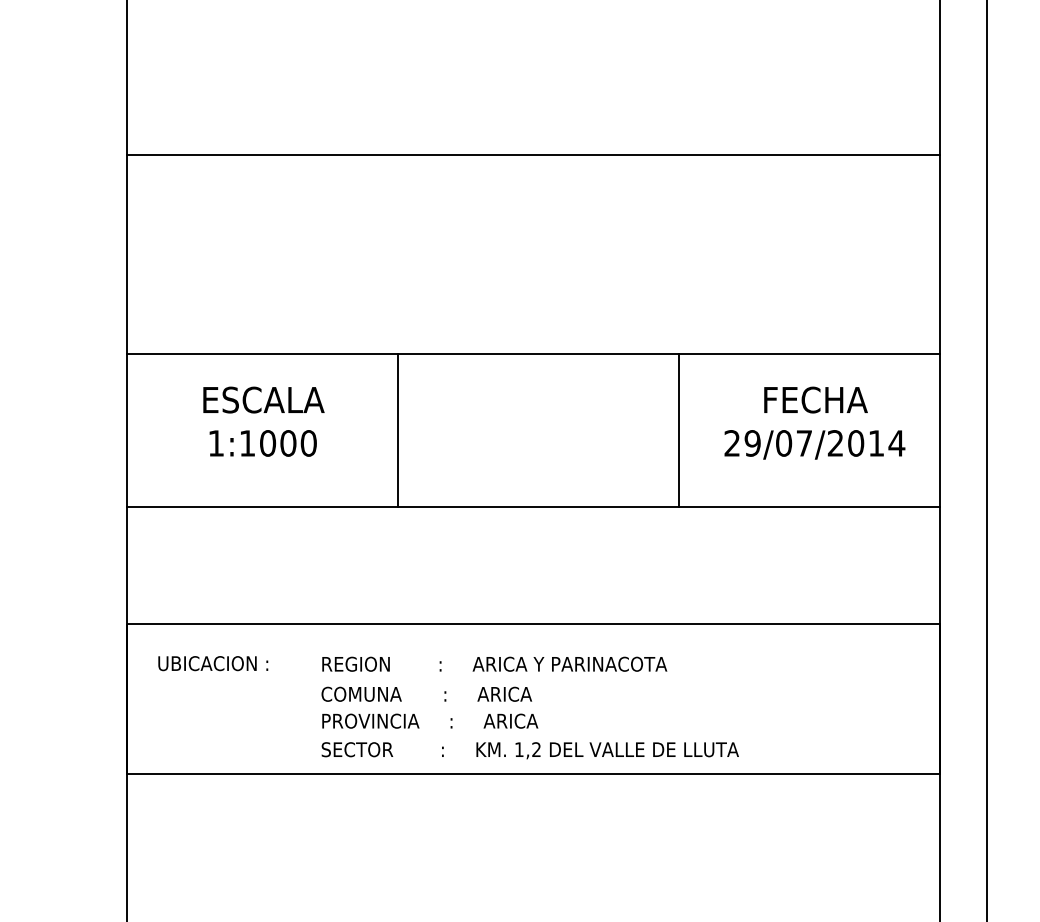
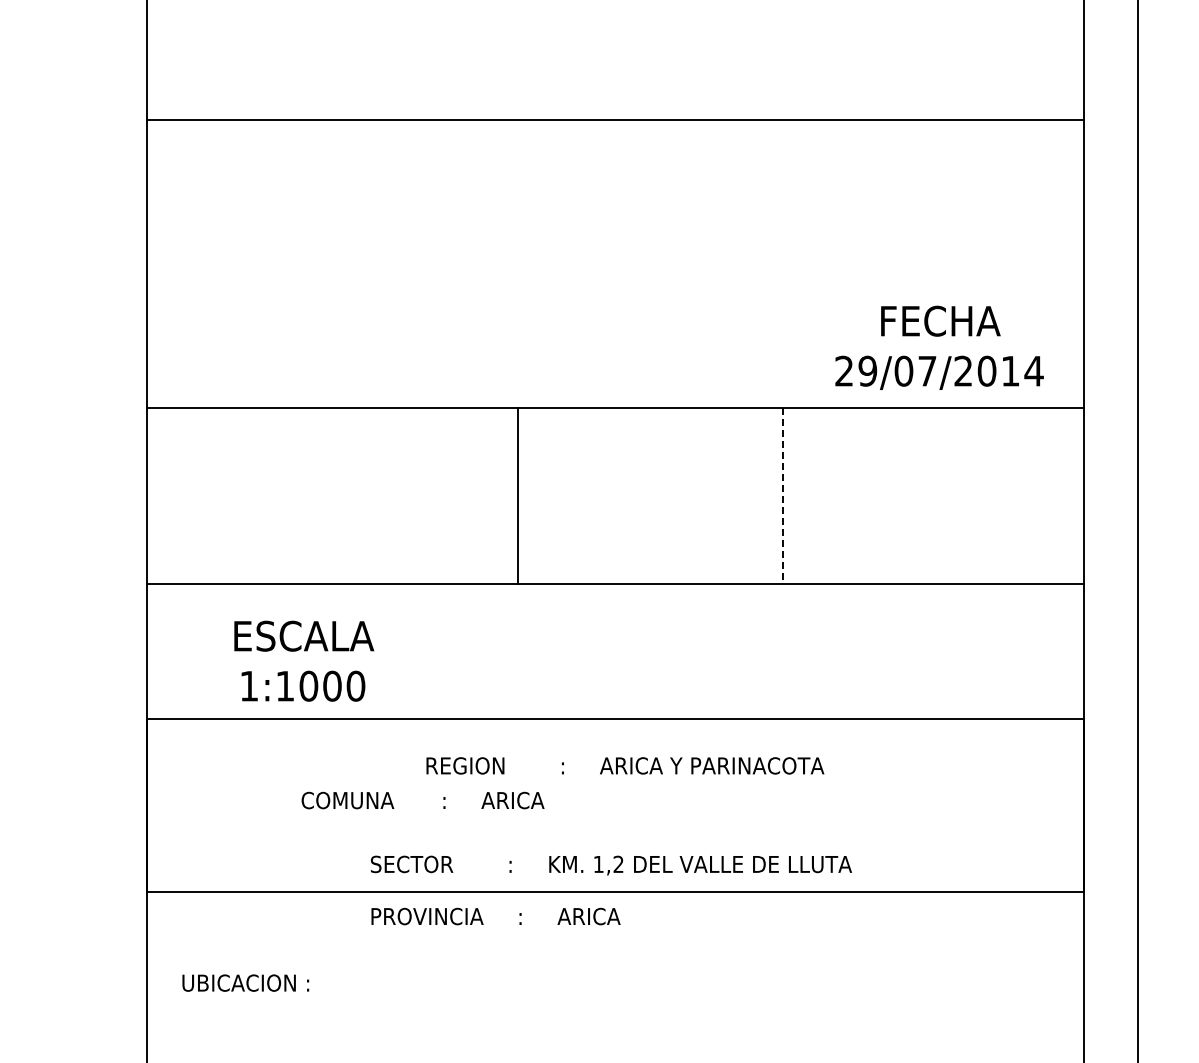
line: (533, 154) -> (614, 120), moved
text: (264, 421) -> (304, 660), moved
text: (814, 422) -> (939, 347), moved
line: (397, 430) -> (517, 496), moved
line: (679, 430) -> (783, 496), solid -> dashed
text: (213, 663) -> (245, 982), moved
text: (494, 663) -> (625, 765), moved
text: (426, 694) -> (422, 800), moved
text: (429, 721) -> (495, 916), moved

